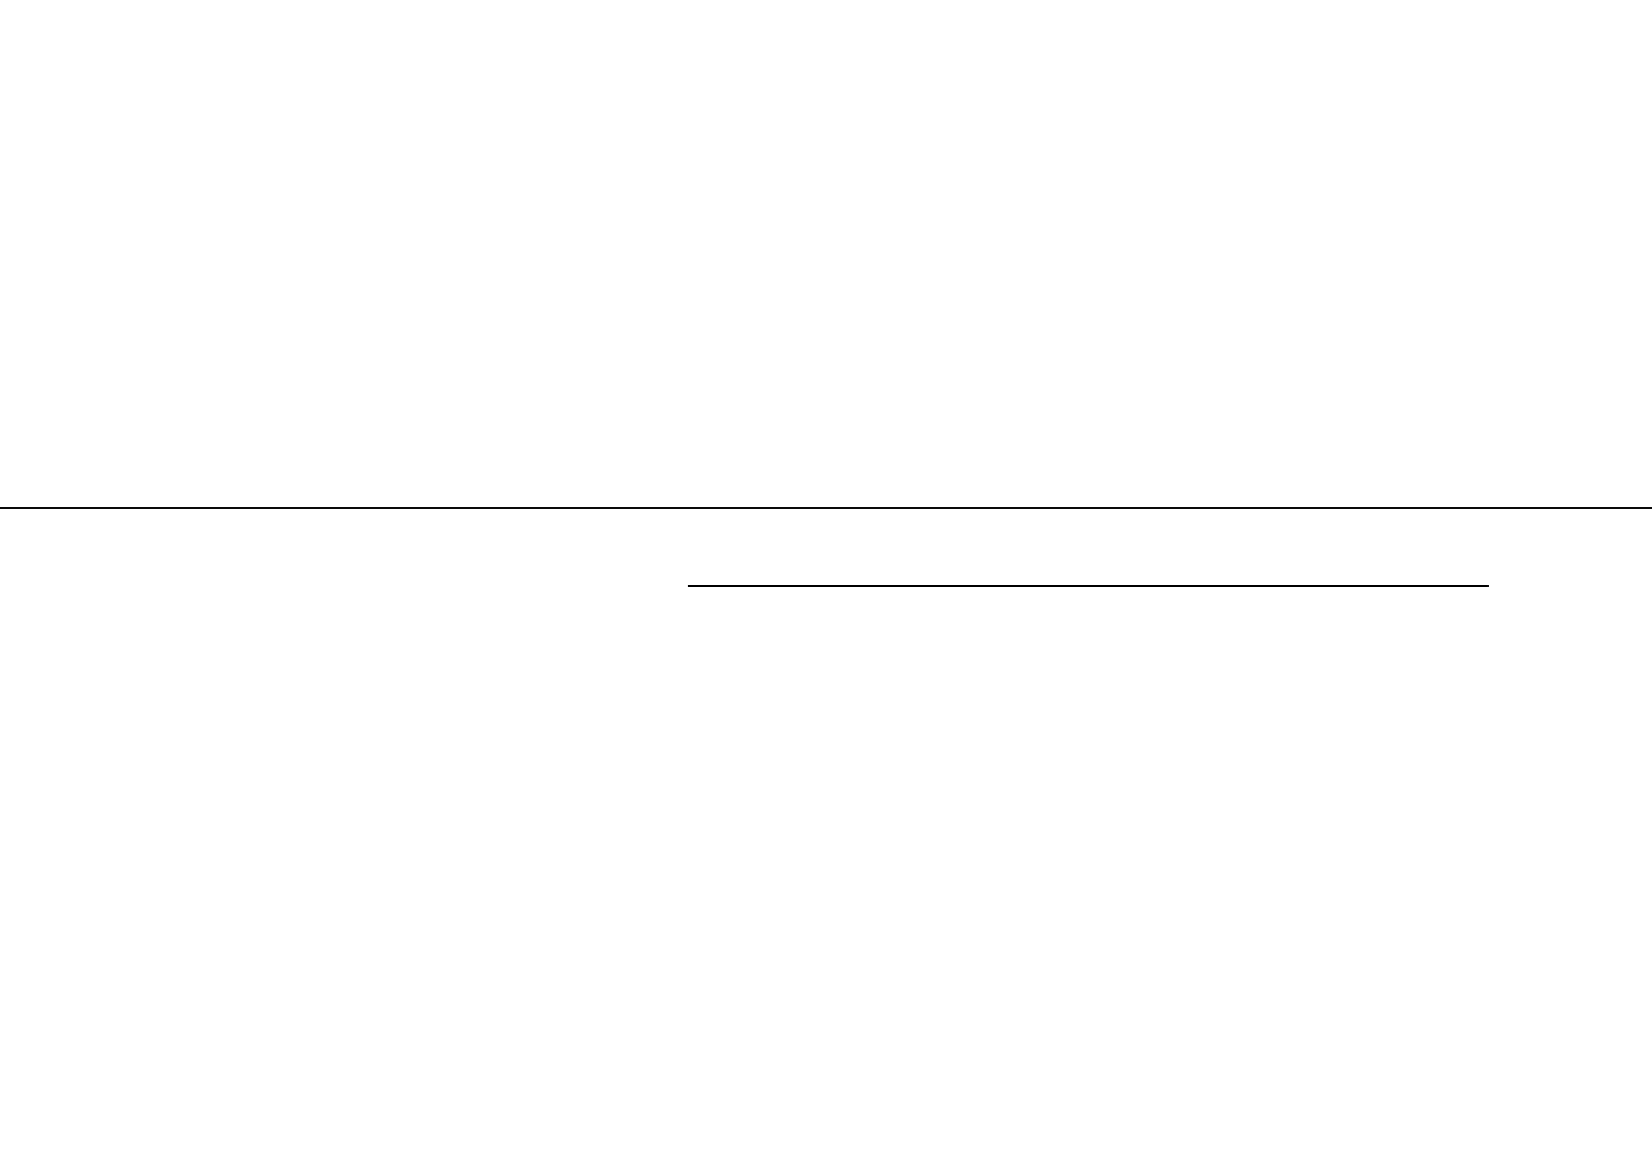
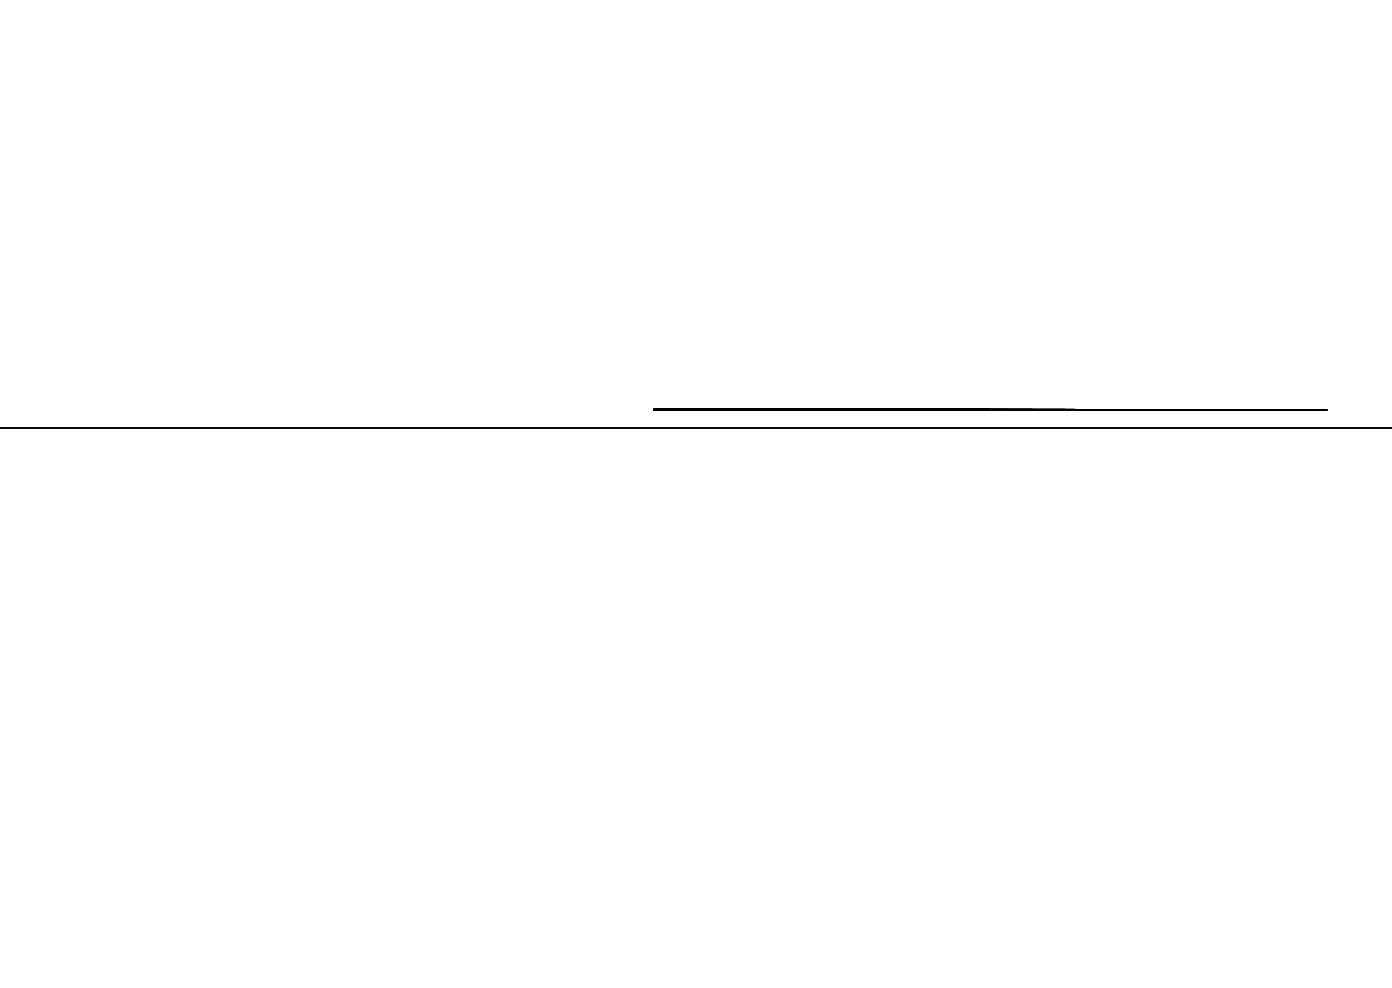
line: (1088, 585) -> (990, 409), moved

